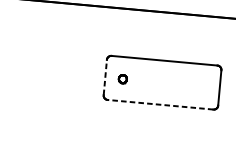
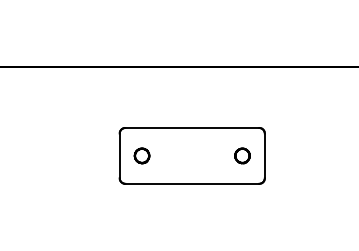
line: (105, 77) -> (119, 155), dashed -> solid
part: (122, 78) -> (141, 155), size x1.43
part: (202, 86) -> (242, 155), added
line: (160, 104) -> (192, 183), dashed -> solid

